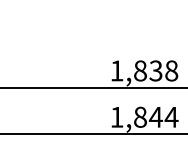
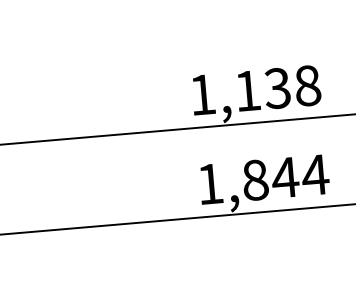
text: (140, 70) -> (247, 90), 1,838 -> 1,138

